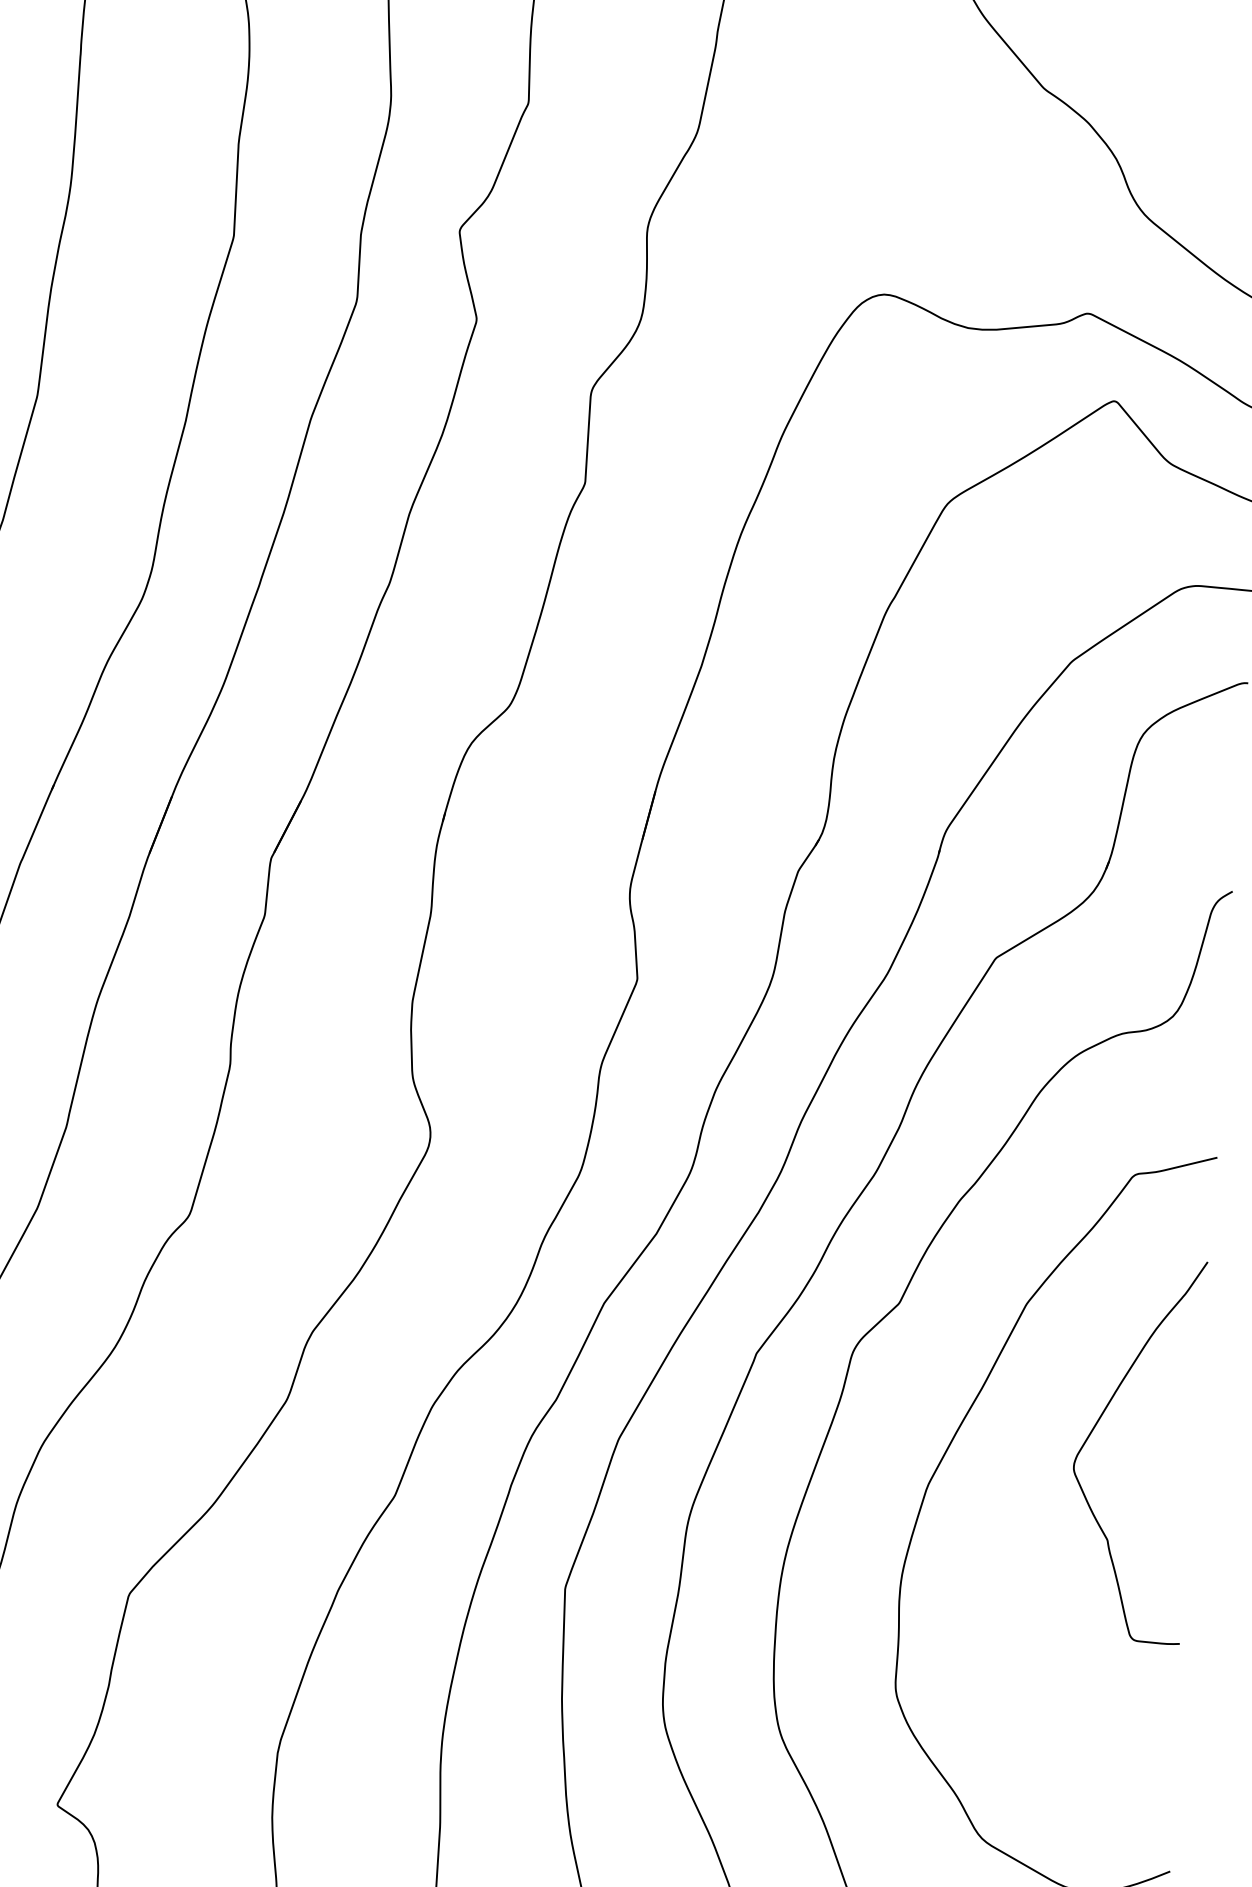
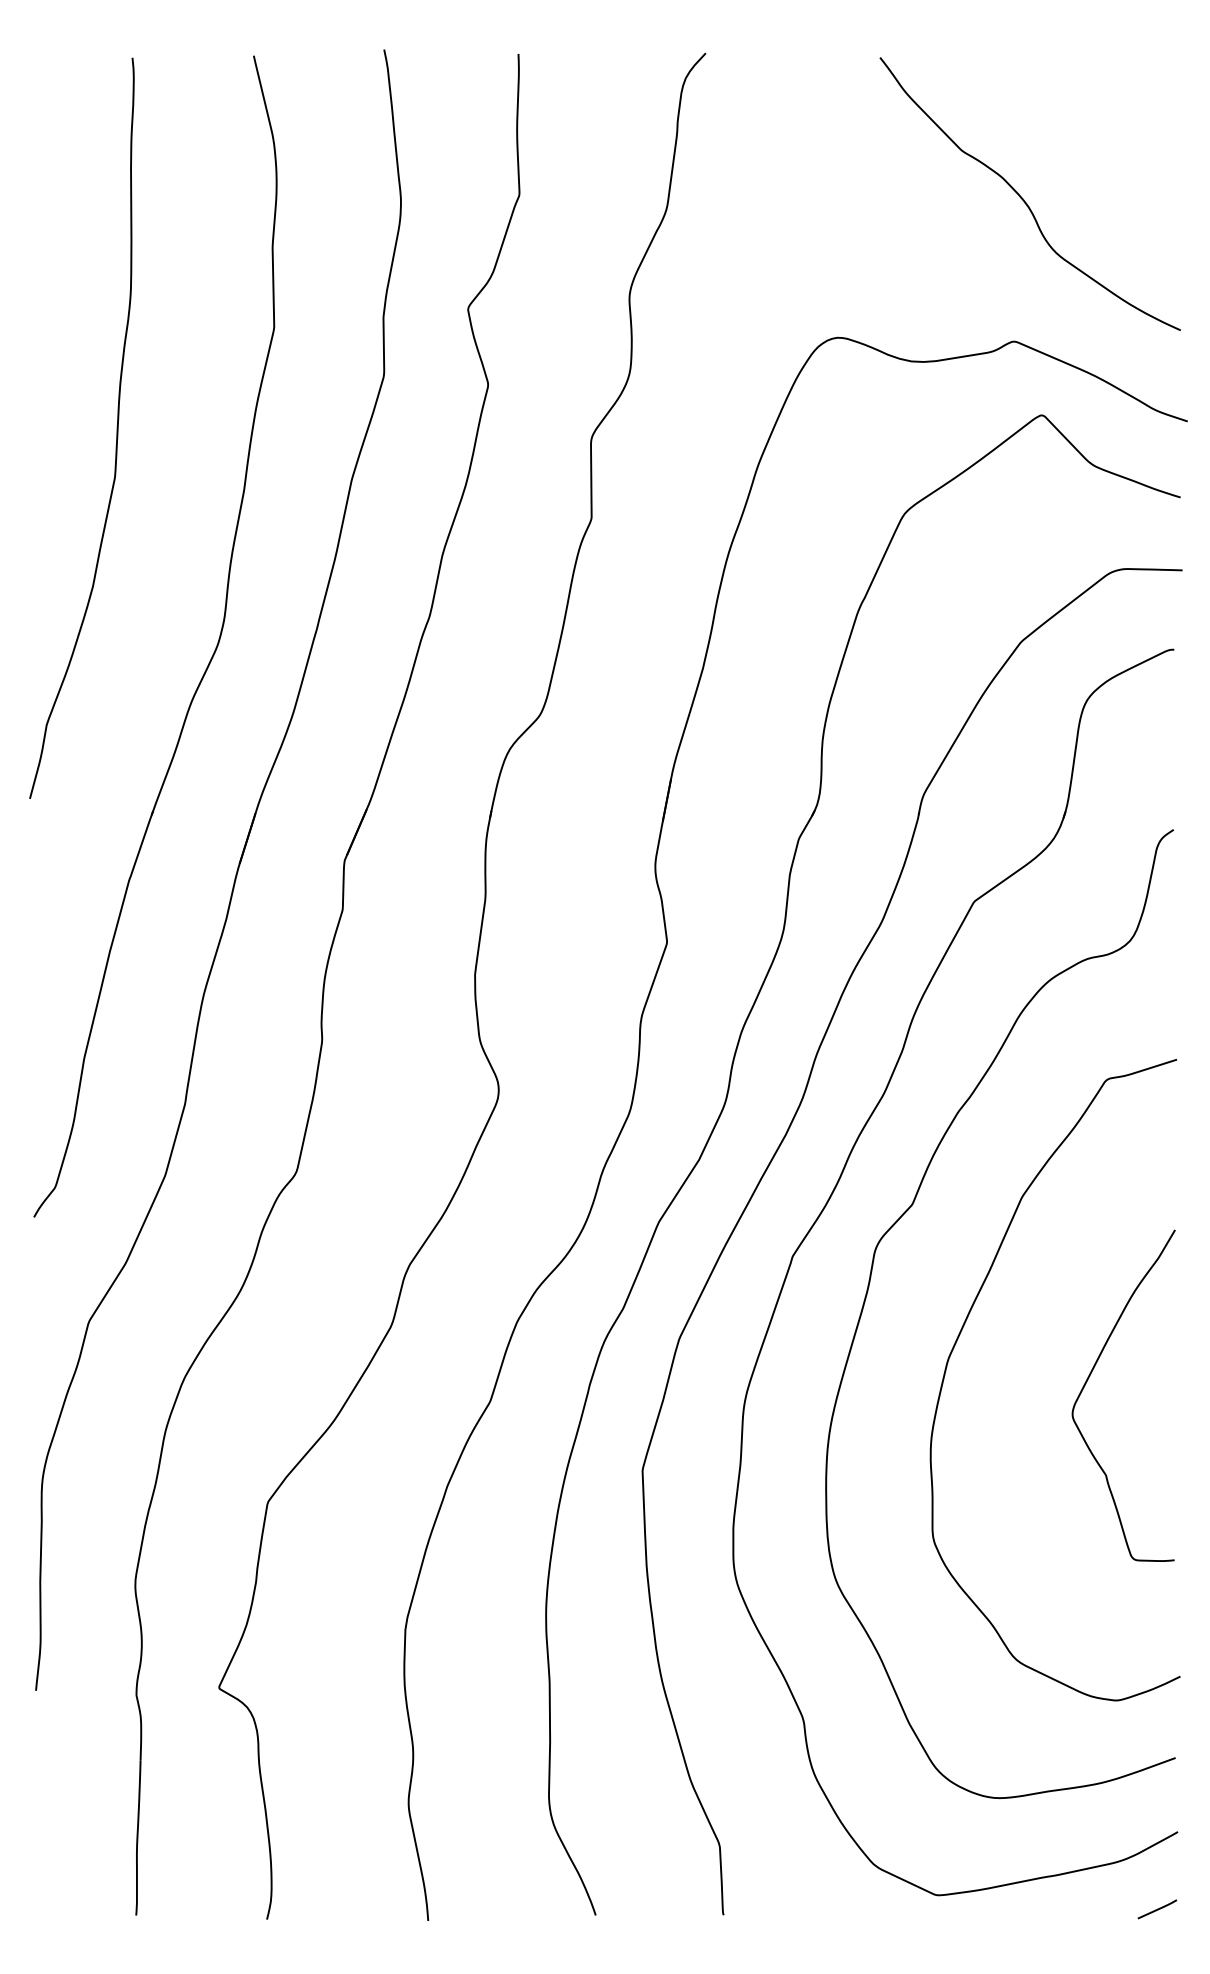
curve: (1096, 1426) -> (1089, 1378), moved

